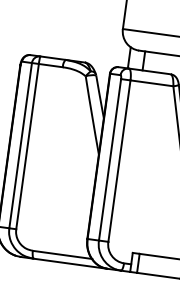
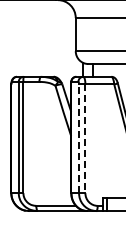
line: (110, 159) -> (79, 138), solid -> dashed
line: (119, 162) -> (85, 139), solid -> dashed

